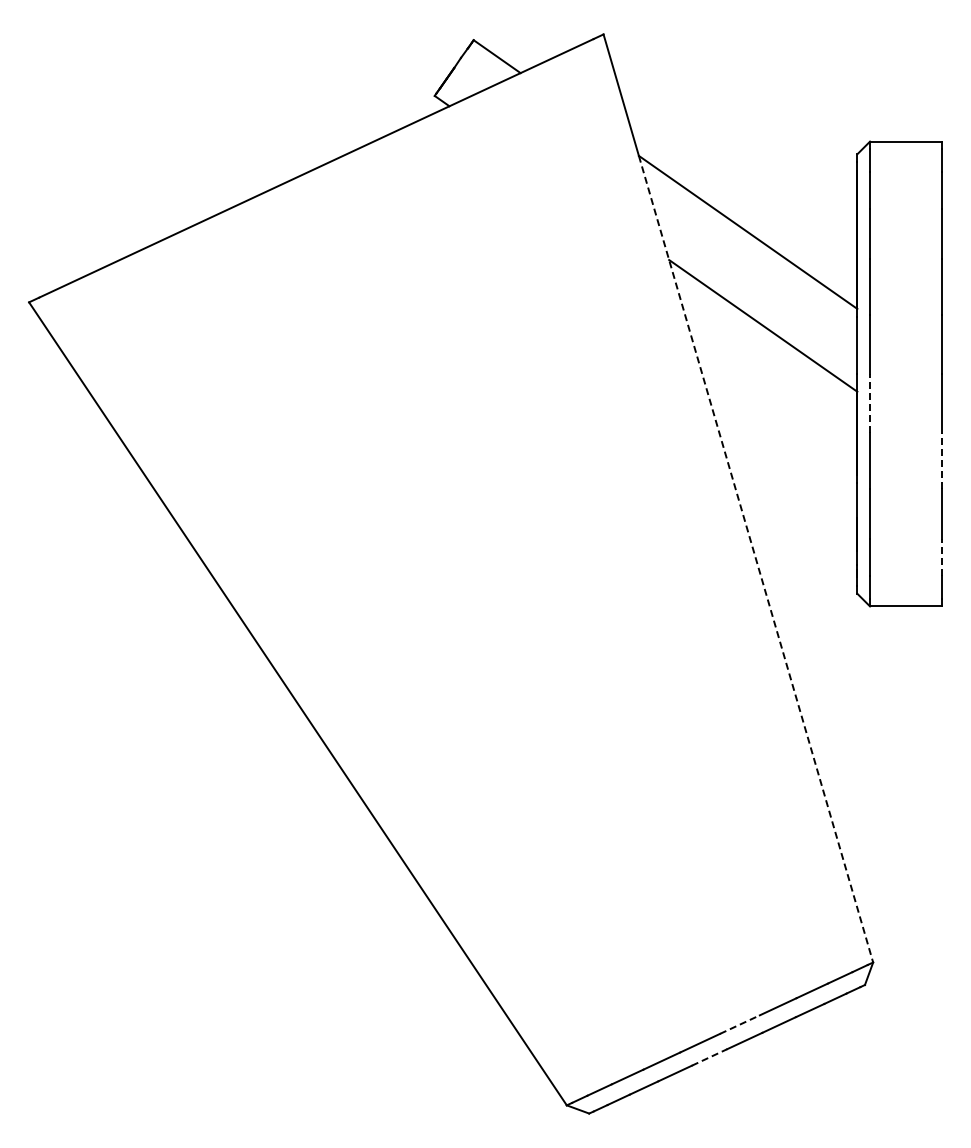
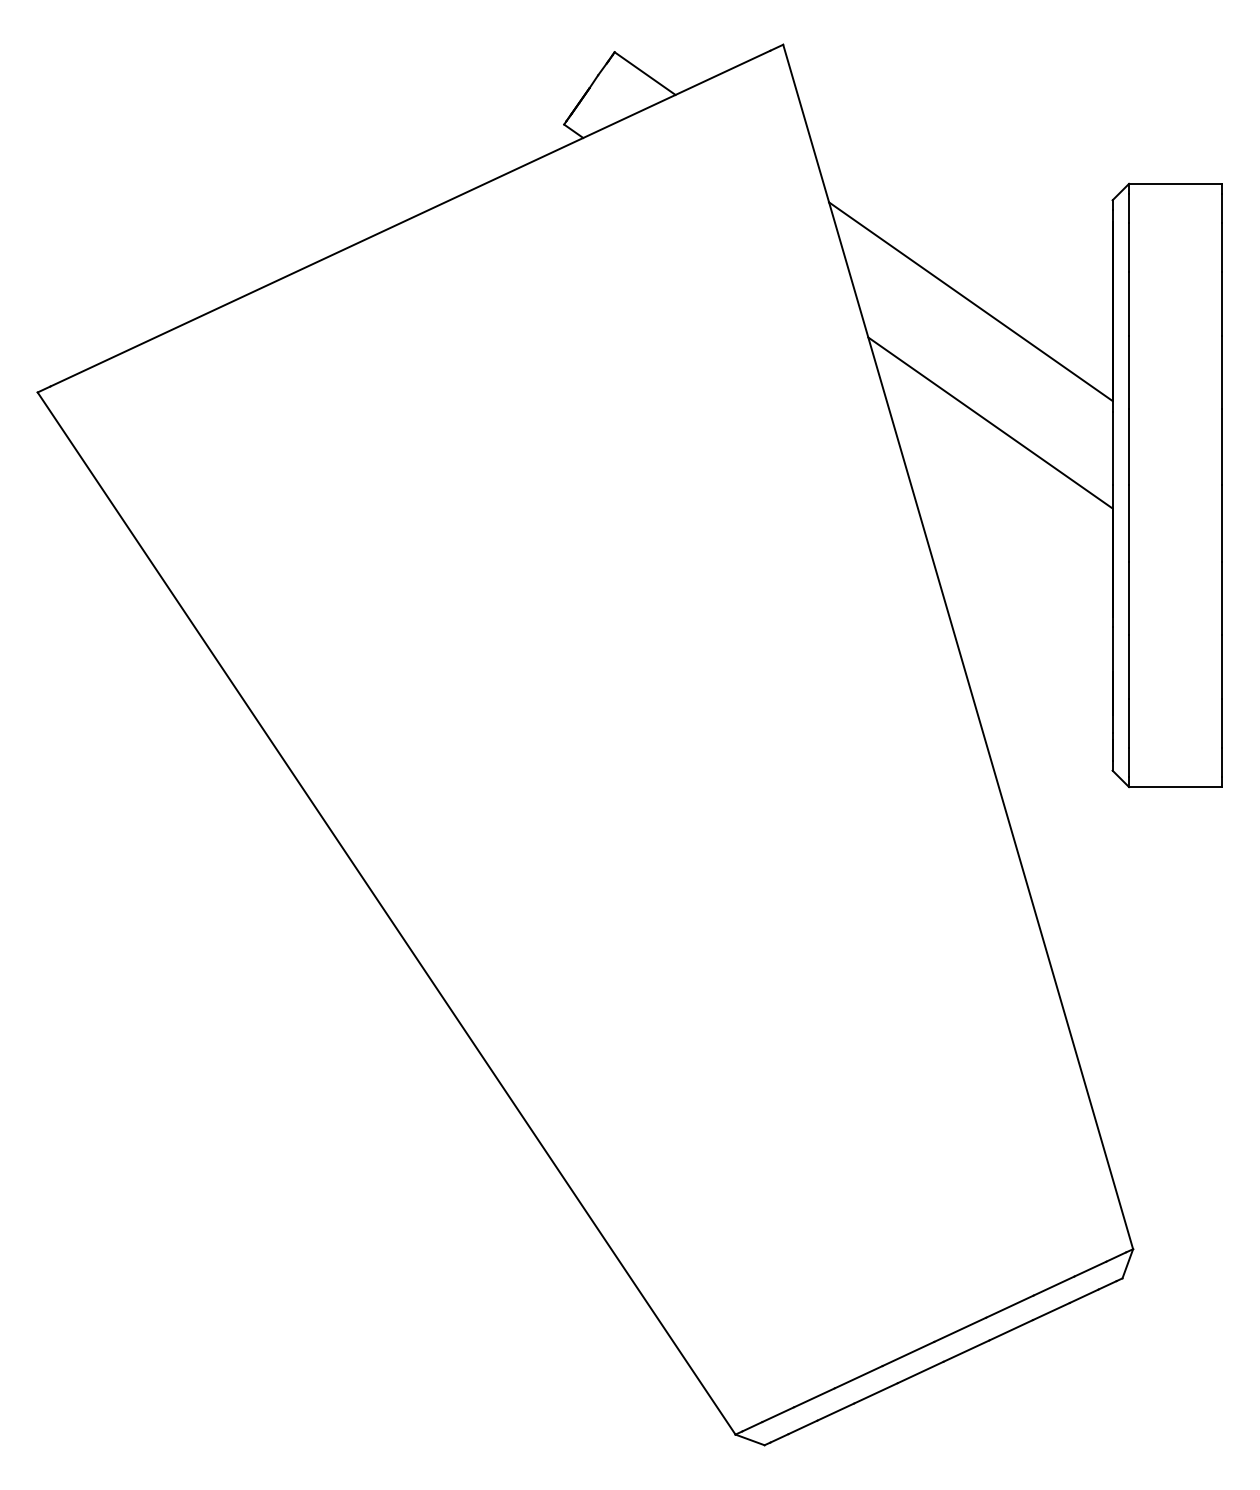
line: (870, 403) -> (1129, 523), dashed -> solid
line: (941, 461) -> (1221, 598), dashed -> solid
line: (941, 557) -> (1221, 723), dashed -> solid
line: (756, 559) -> (981, 726), dashed -> solid
line: (740, 1024) -> (960, 1329), dashed -> solid
line: (709, 1057) -> (920, 1372), dashed -> solid

